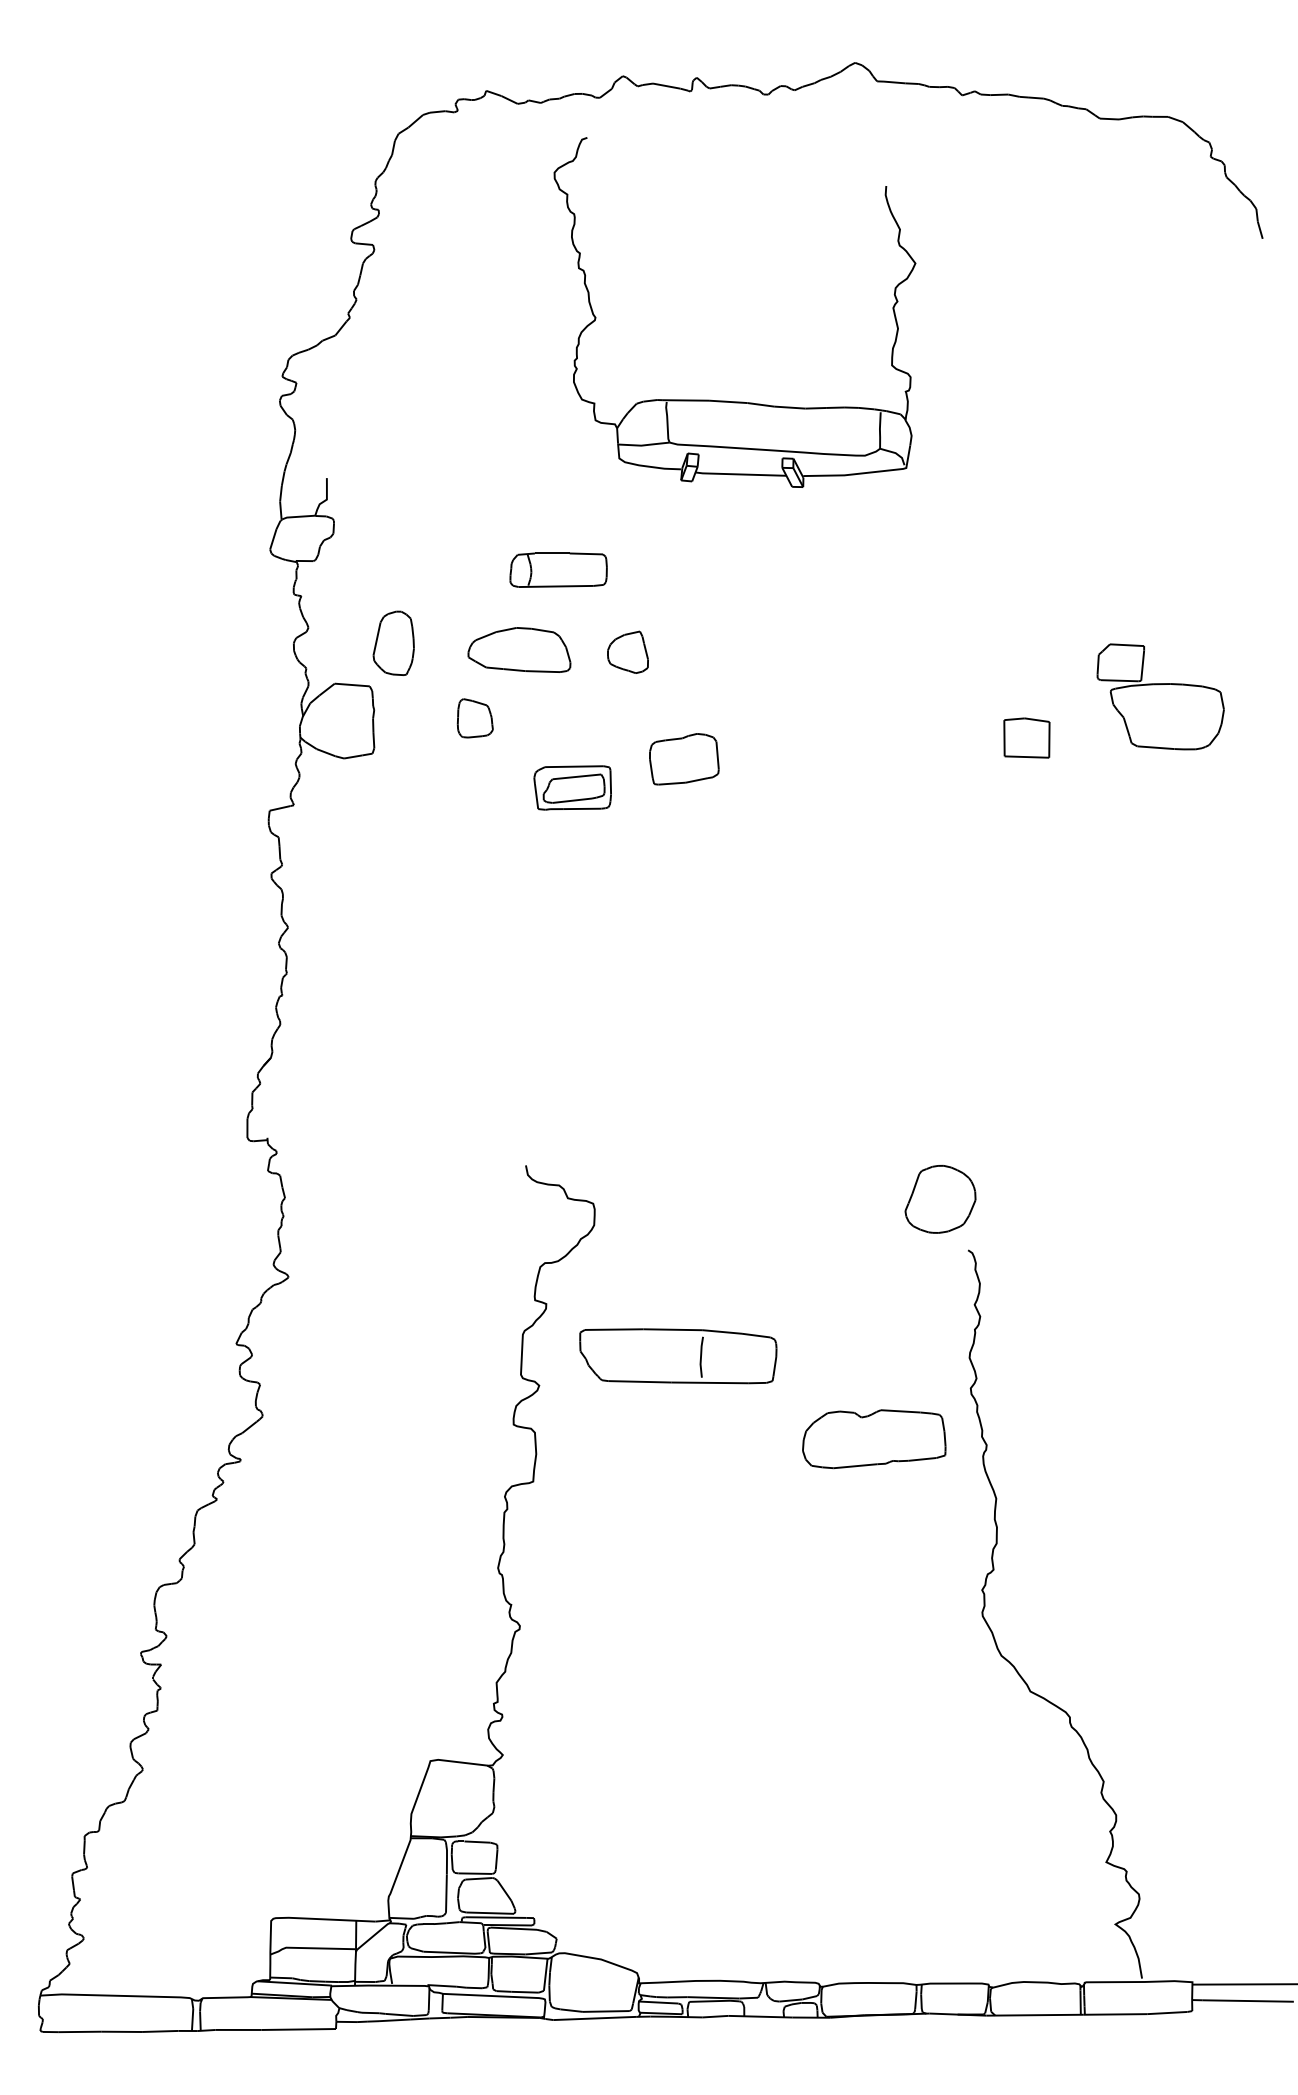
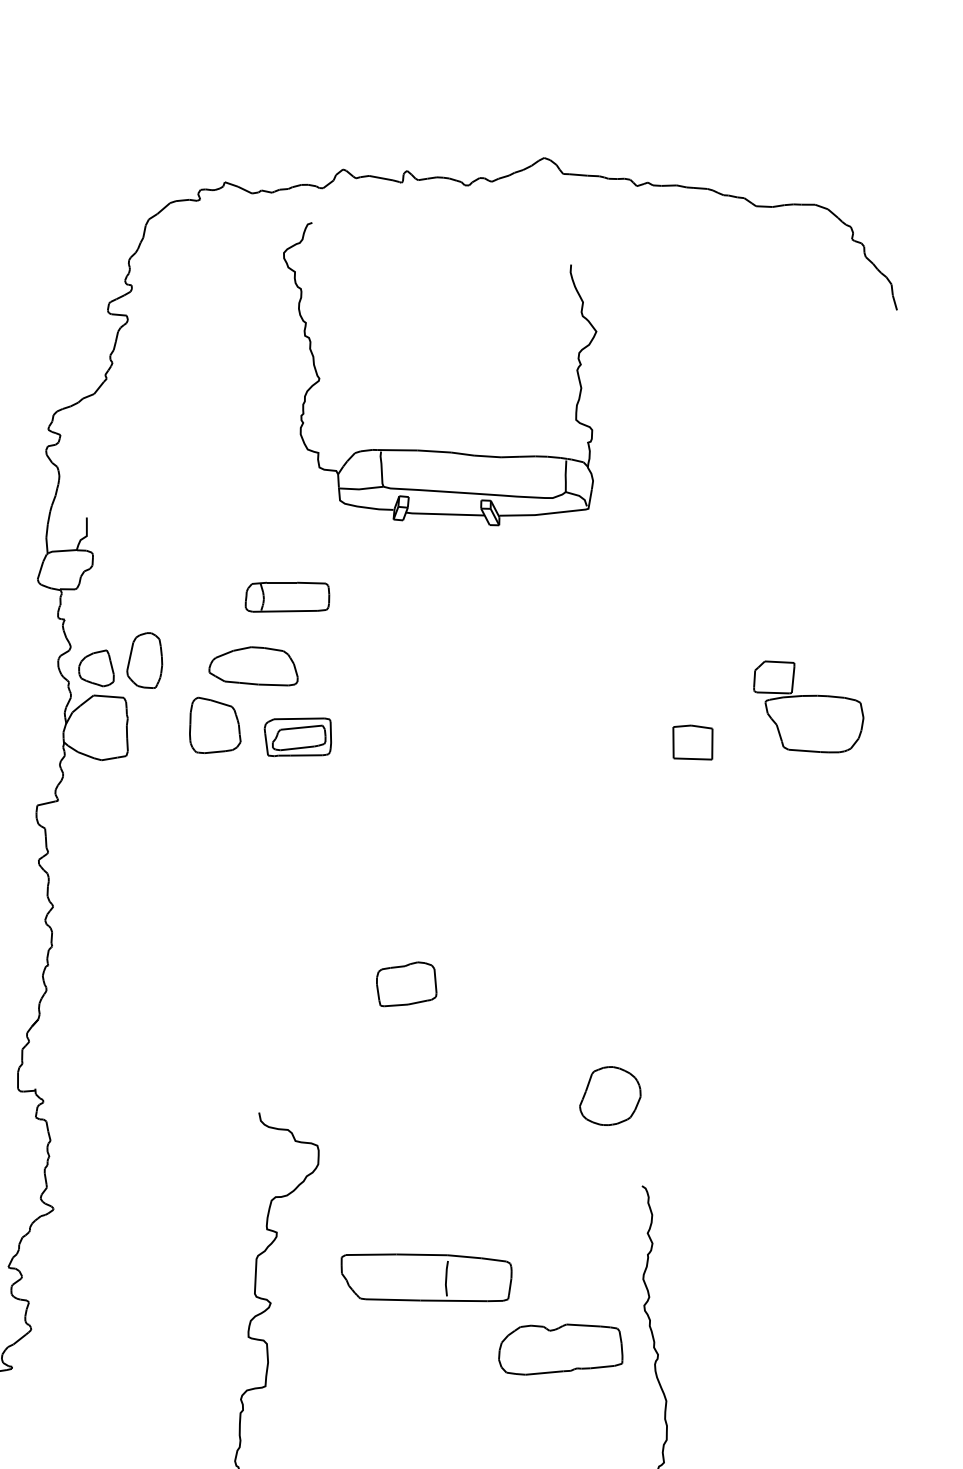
part: (627, 651) -> (96, 667), moved
part: (475, 718) -> (215, 725), size x1.67
part: (684, 759) -> (406, 984), moved
part: (572, 787) -> (297, 736), moved
part: (940, 1199) -> (610, 1096), moved
part: (678, 1356) -> (426, 1278), moved

